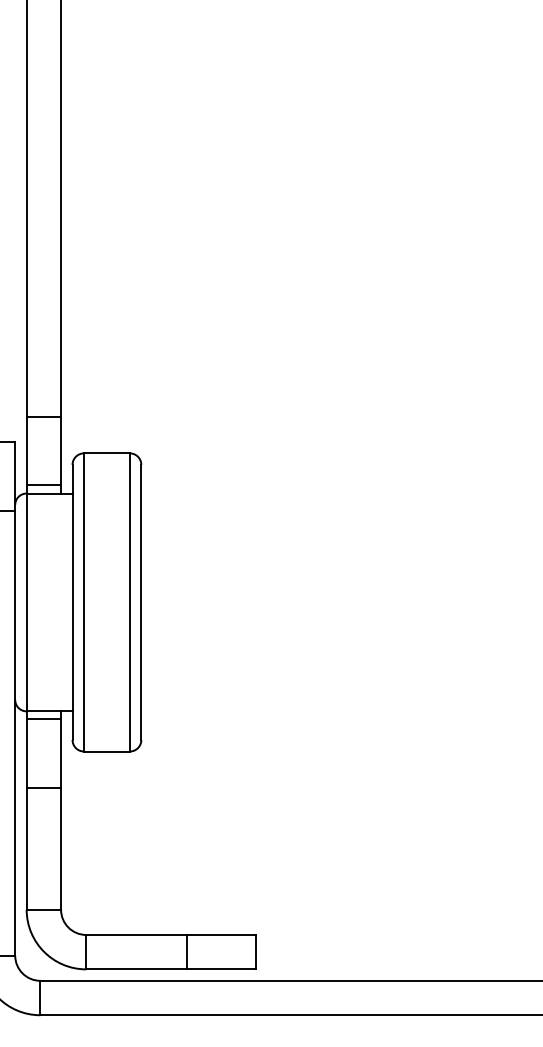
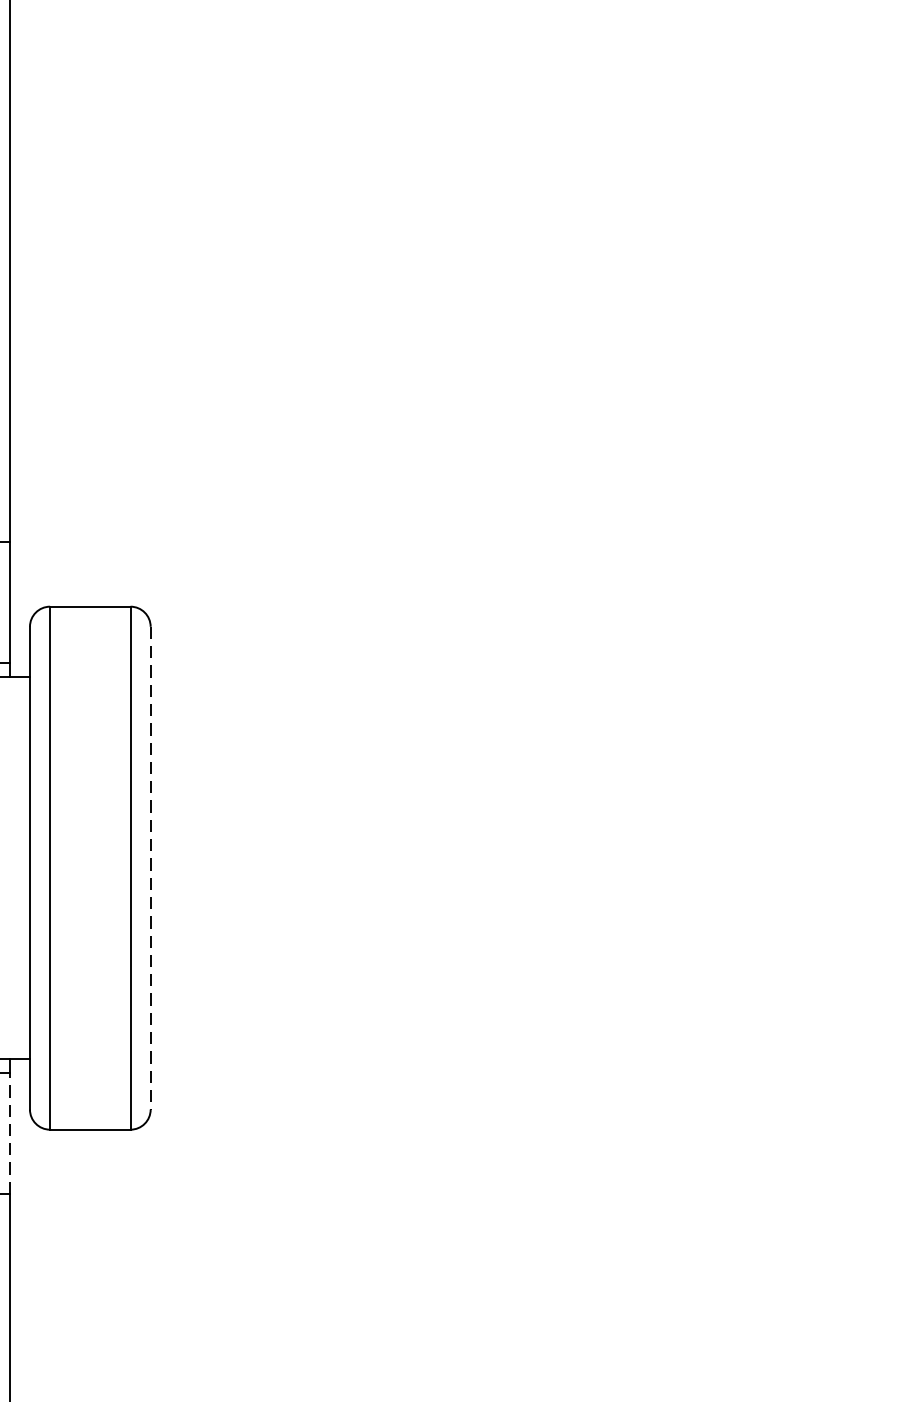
line: (141, 602) -> (150, 868), solid -> dashed
line: (61, 753) -> (10, 1133), solid -> dashed

